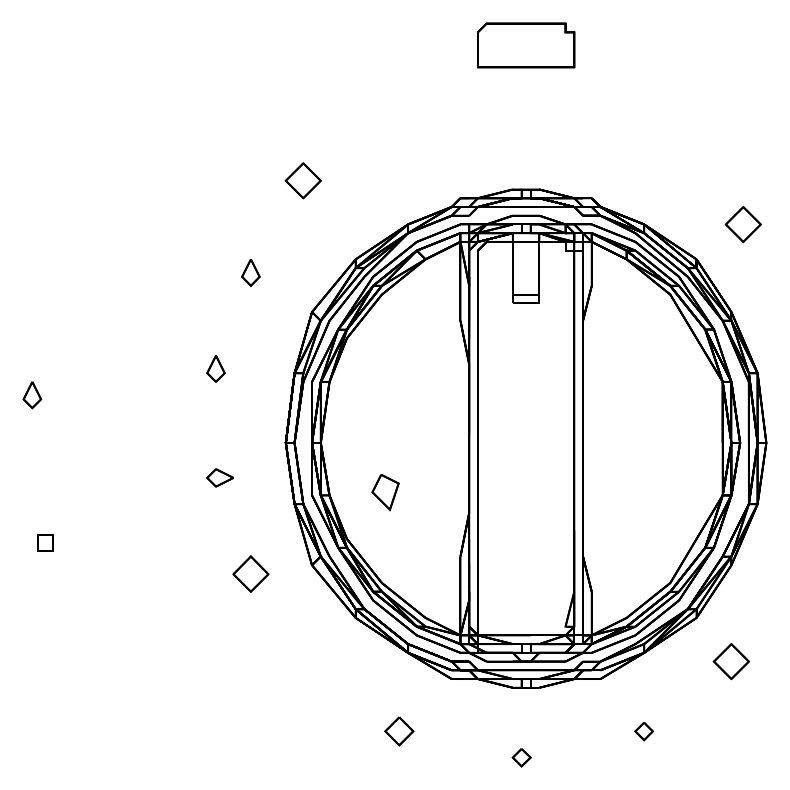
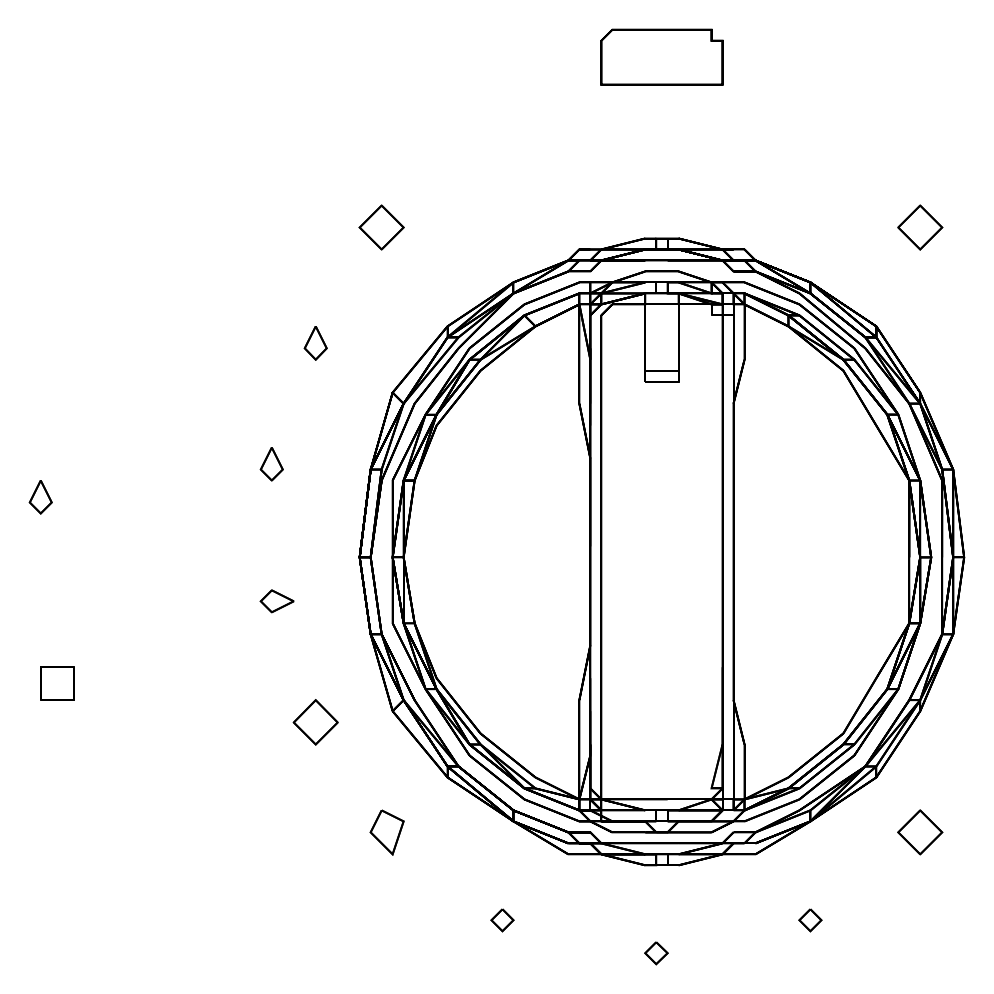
part: (743, 224) -> (920, 227), moved
part: (385, 492) -> (386, 832), moved
part: (45, 543) -> (57, 683), size x1.67
part: (399, 731) -> (502, 920), size x0.62

